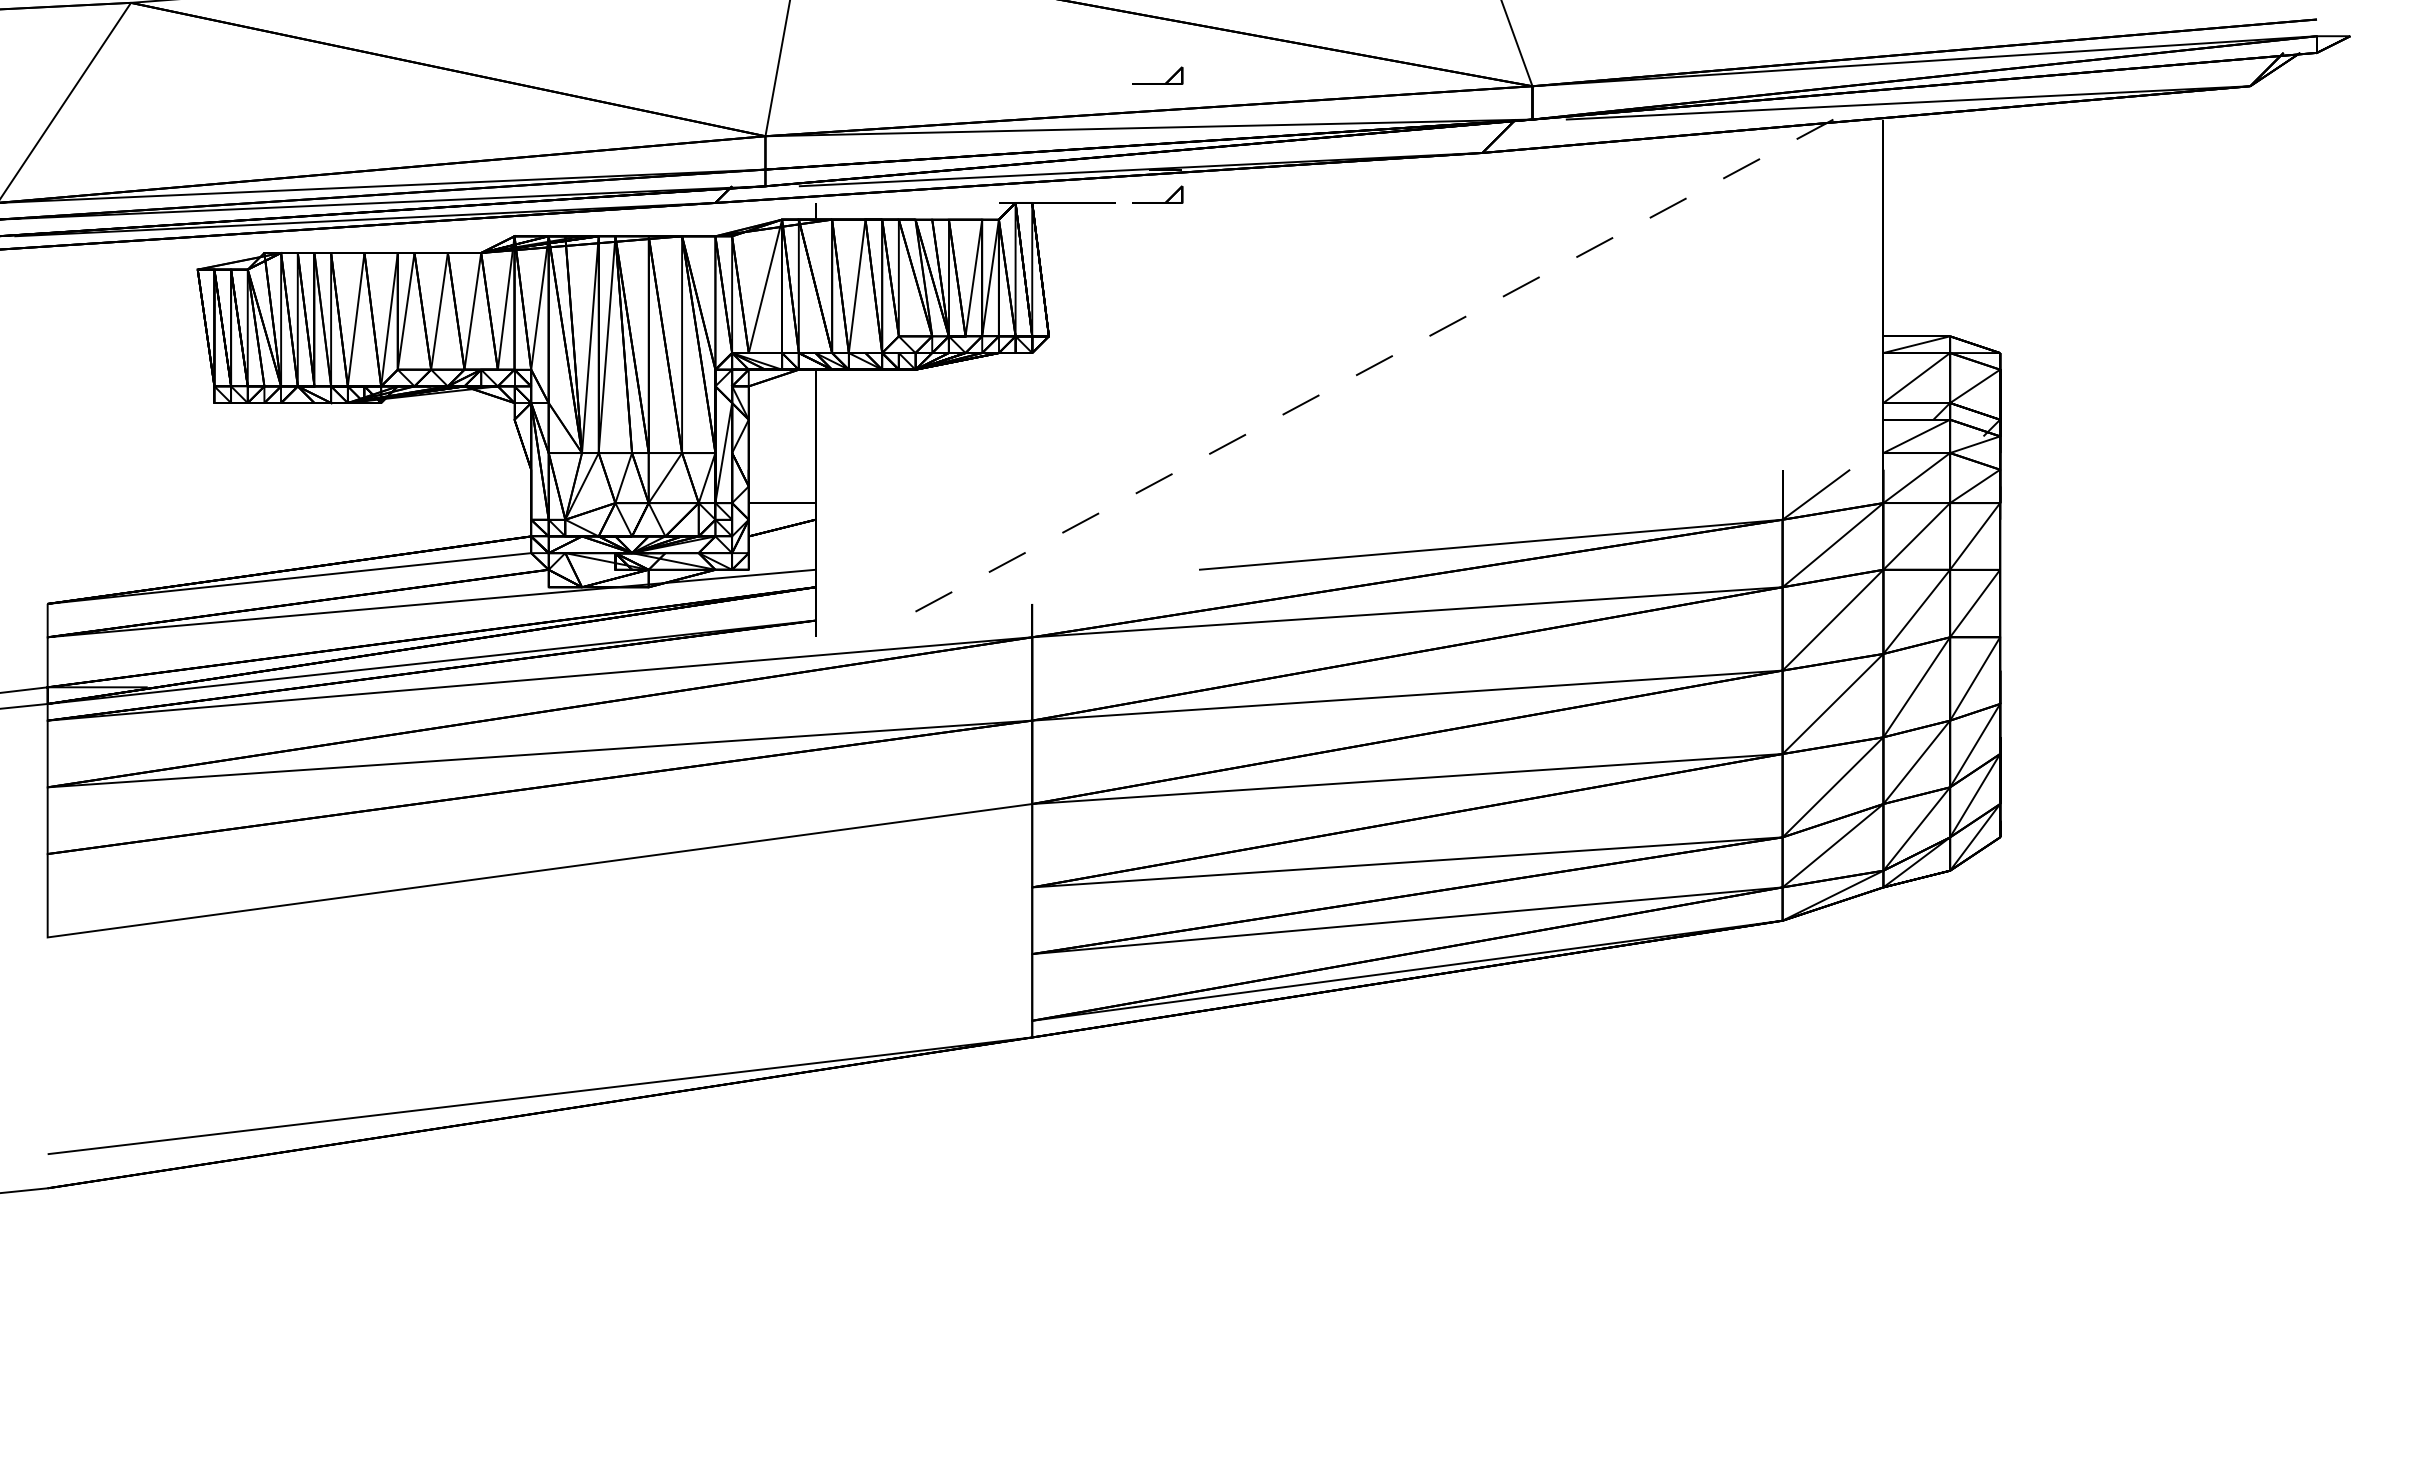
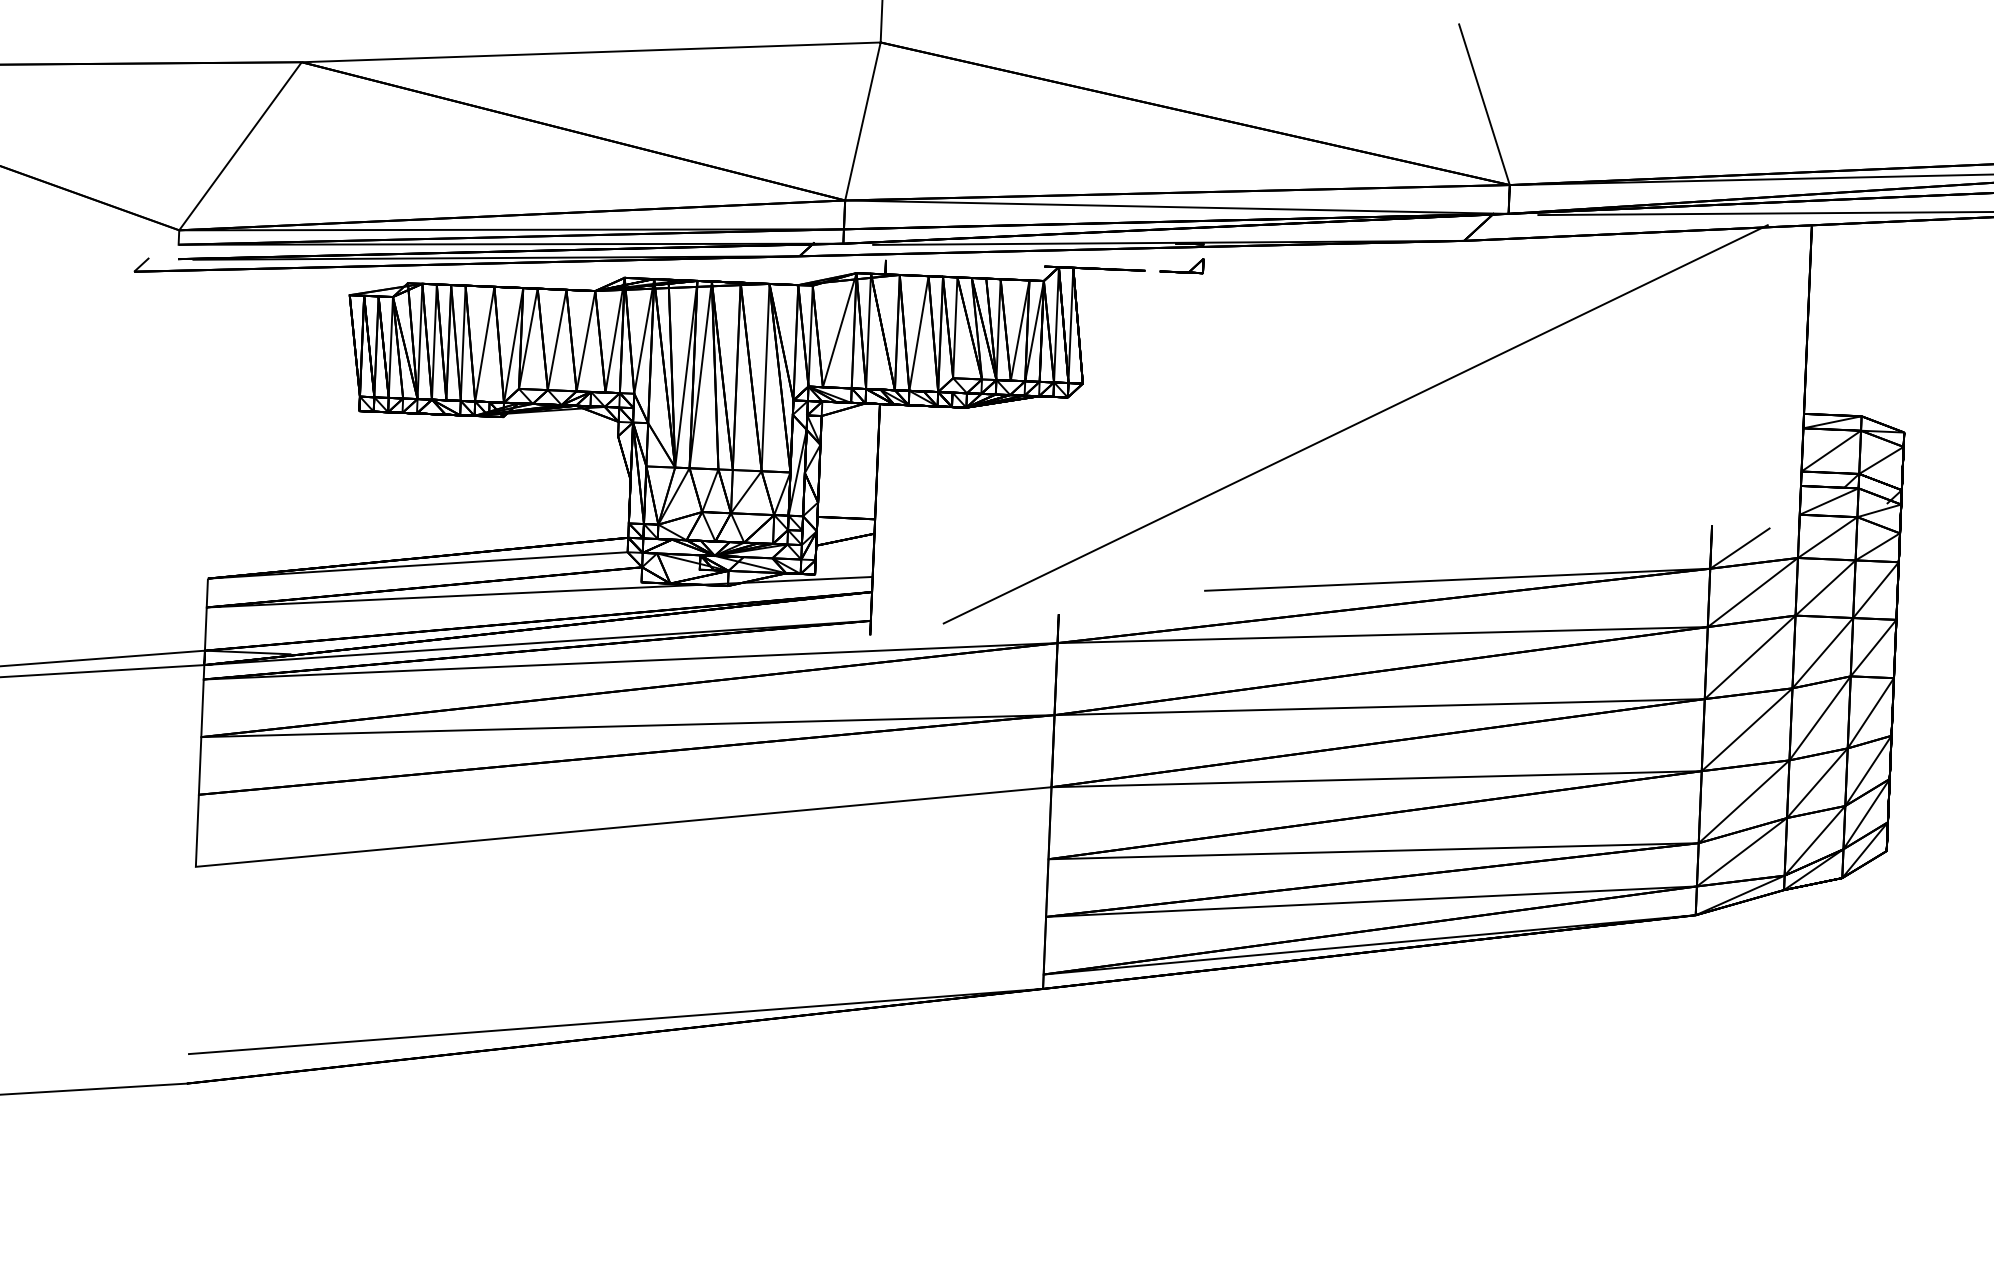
part: (1157, 83) -> (1185, 169), removed
line: (1365, 370) -> (1355, 424), dashed -> solid

